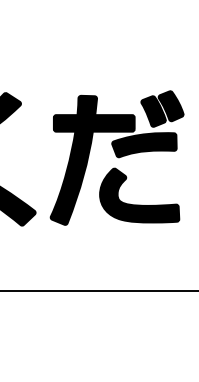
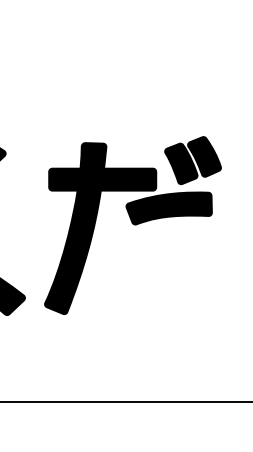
part: (139, 204) -> (162, 287), removed

